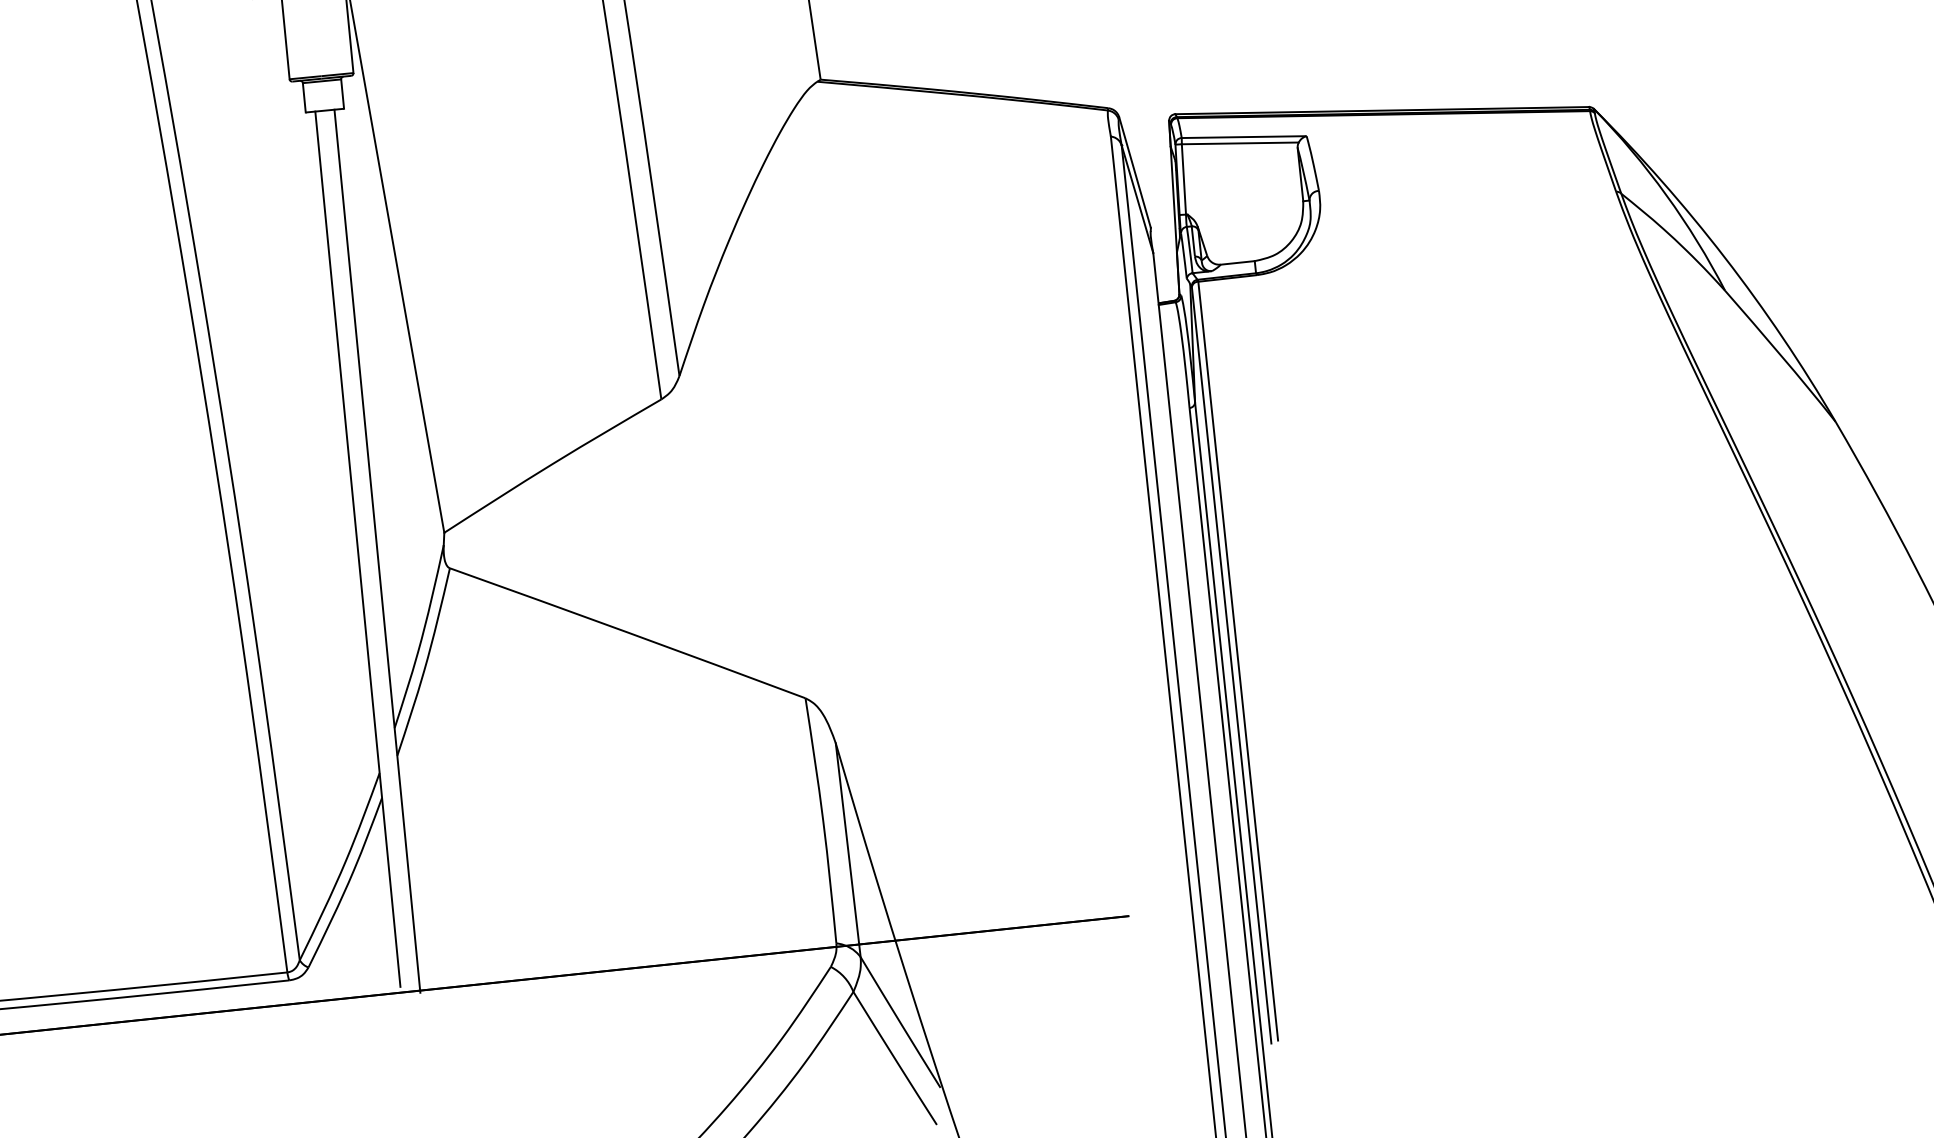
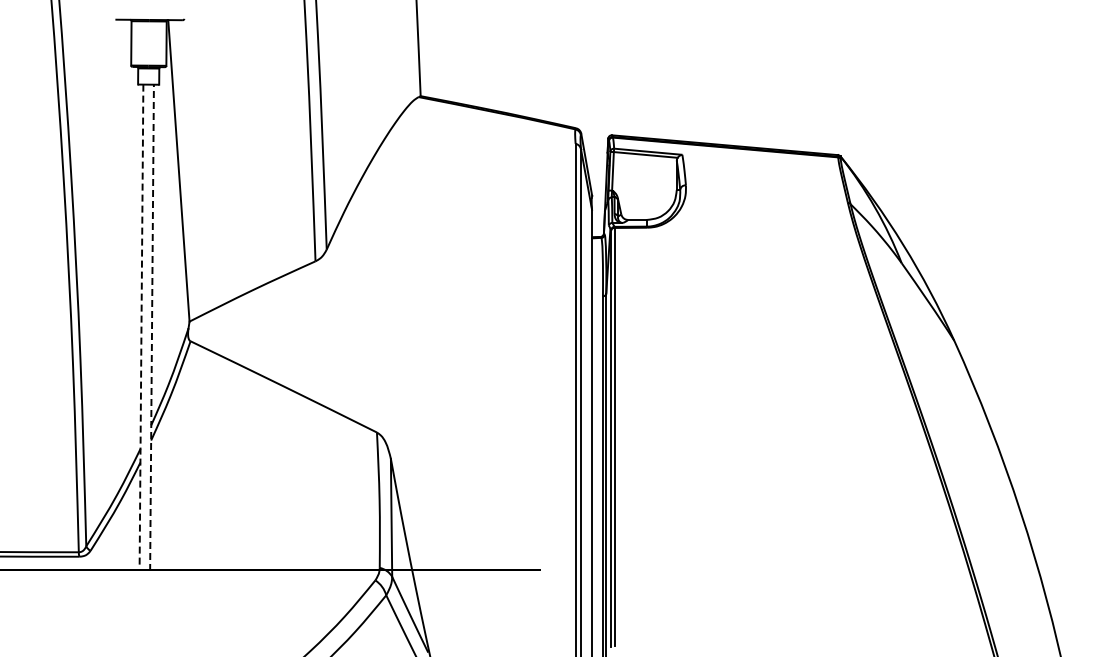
line: (358, 550) -> (141, 326), solid -> dashed
line: (378, 550) -> (152, 327), solid -> dashed

